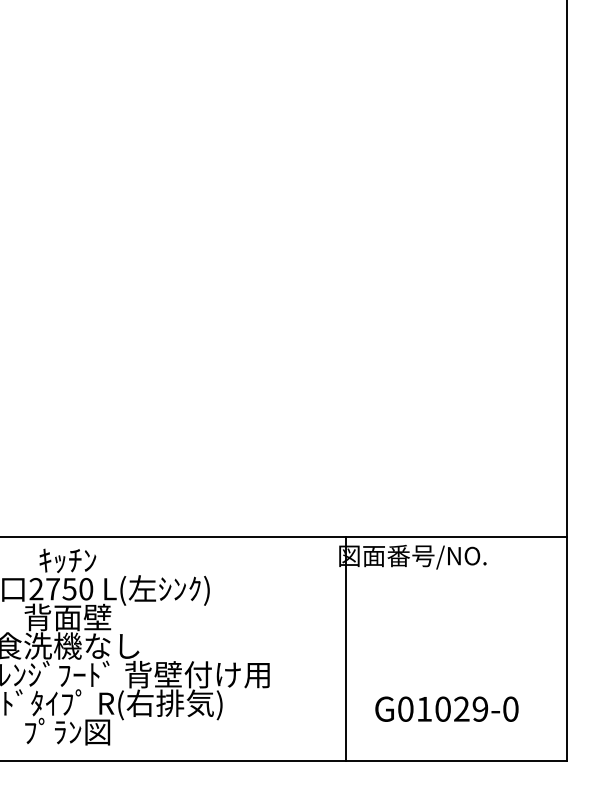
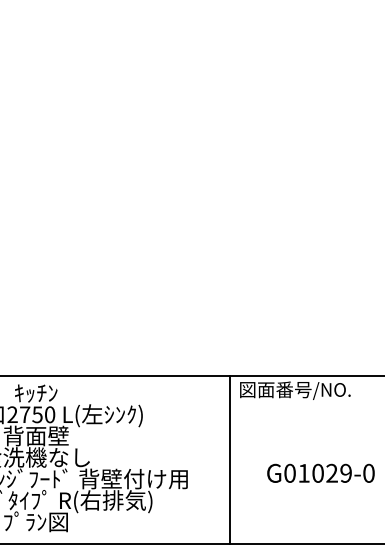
line: (346, 649) -> (230, 460), moved
text: (446, 708) -> (320, 472), moved

